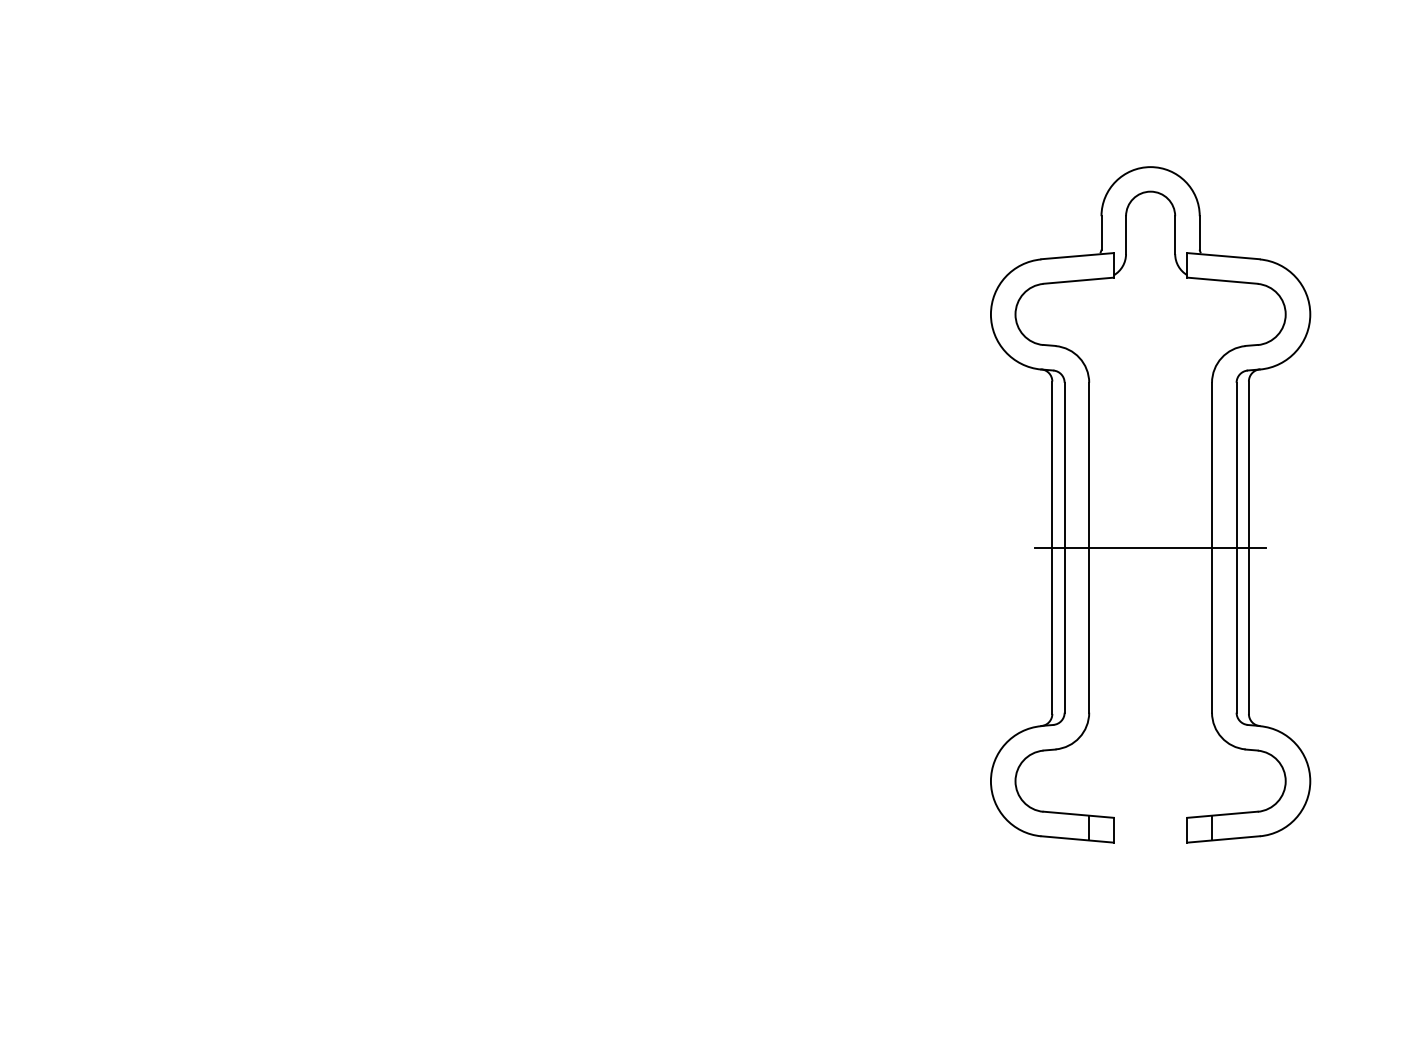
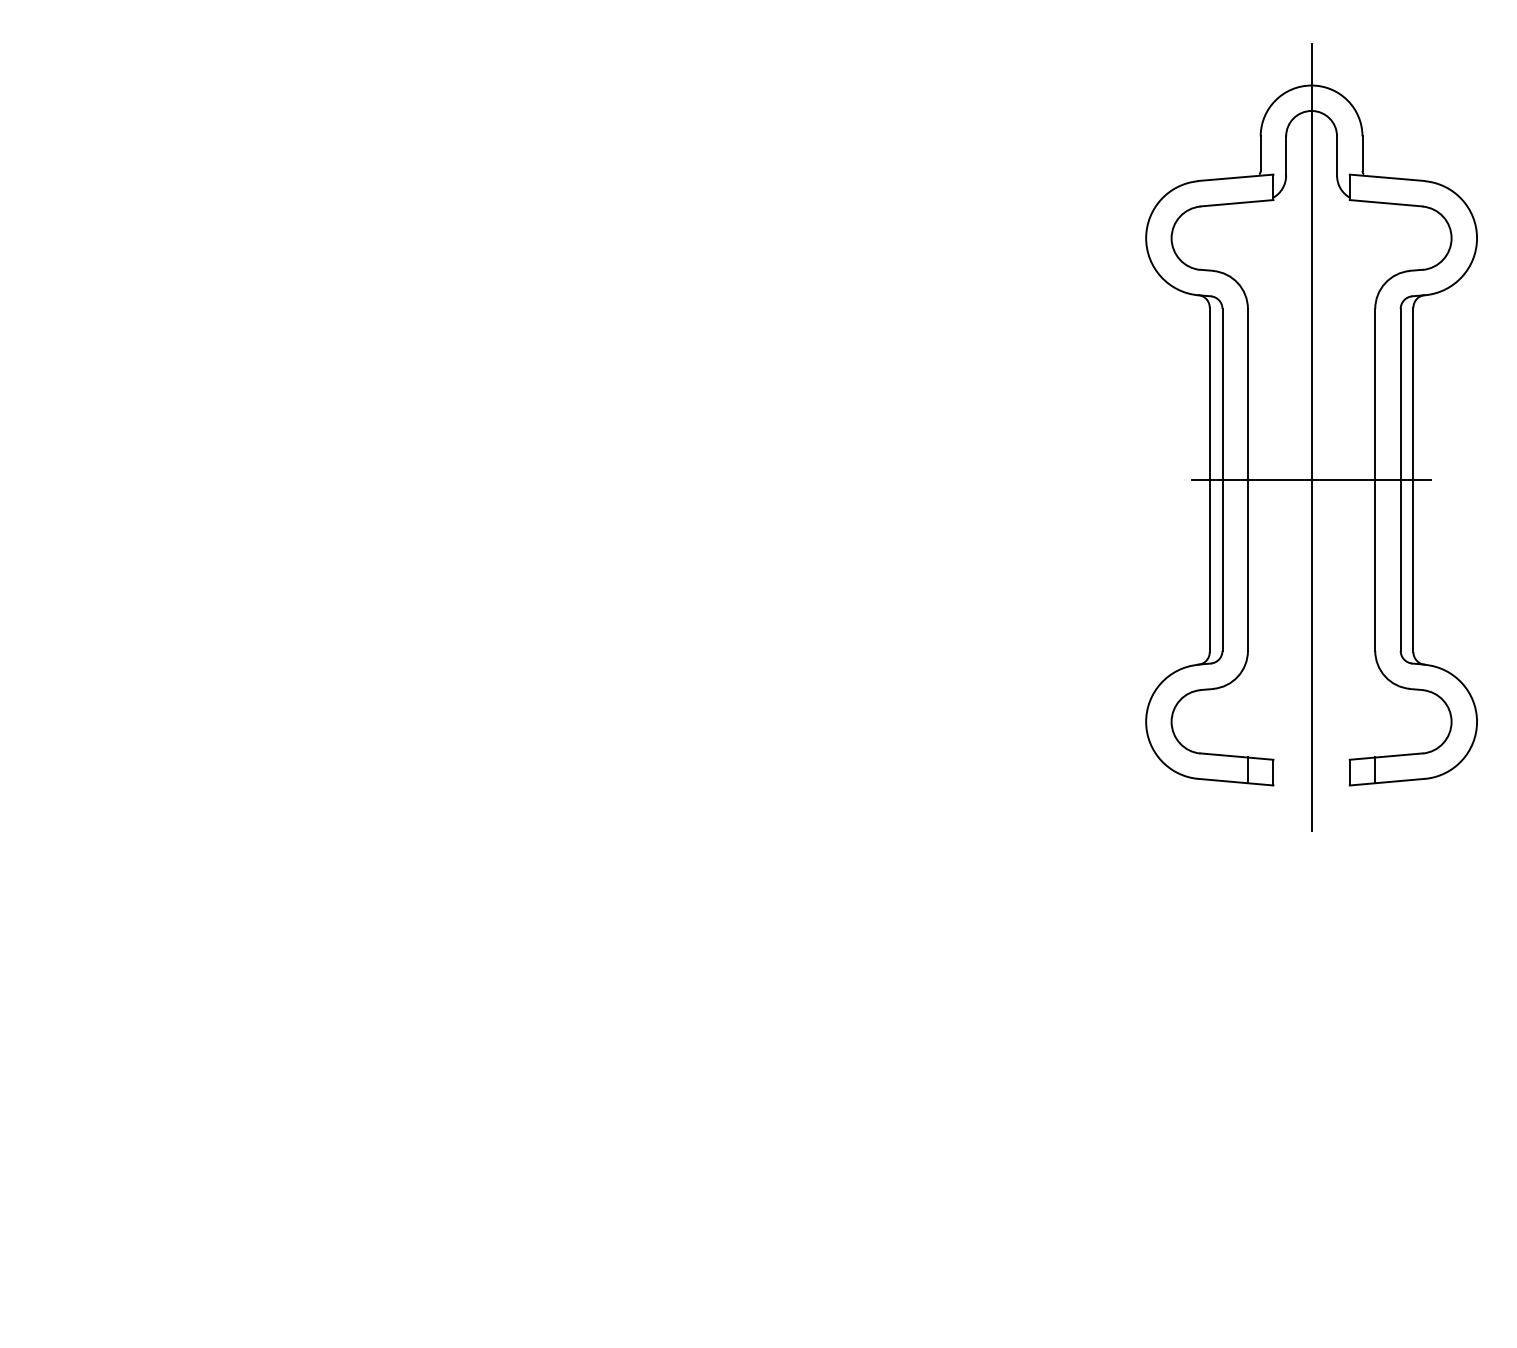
line: (1150, 506) -> (1311, 437), added

